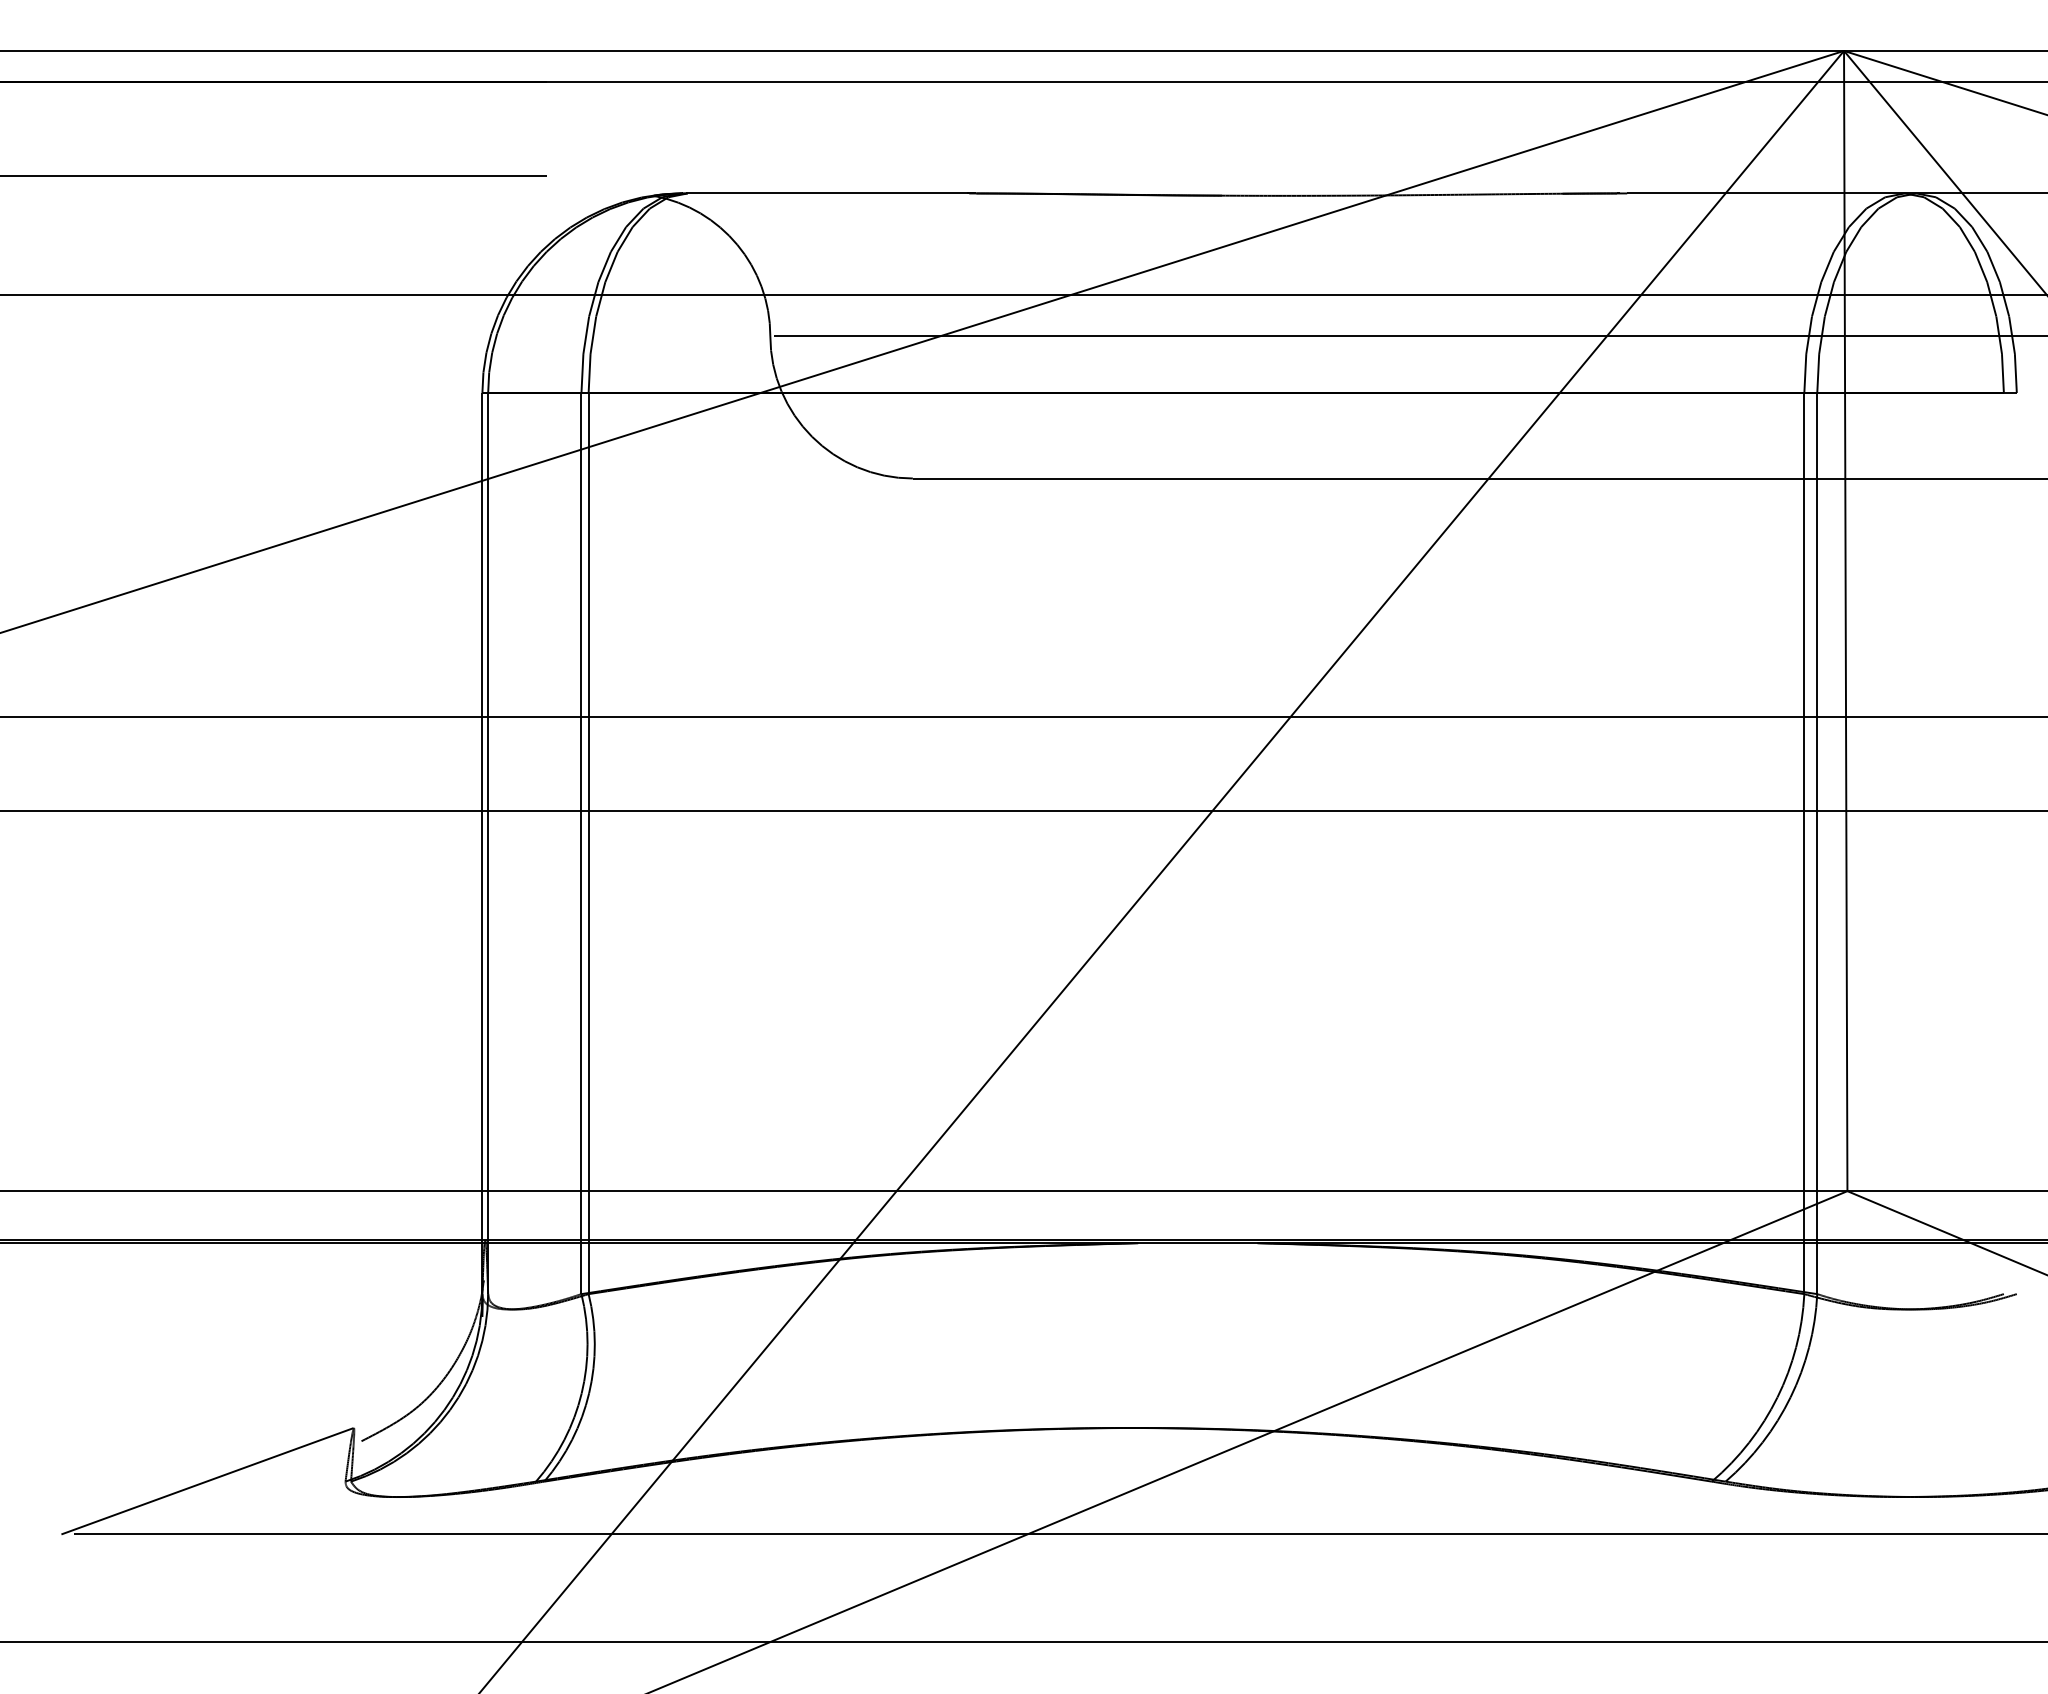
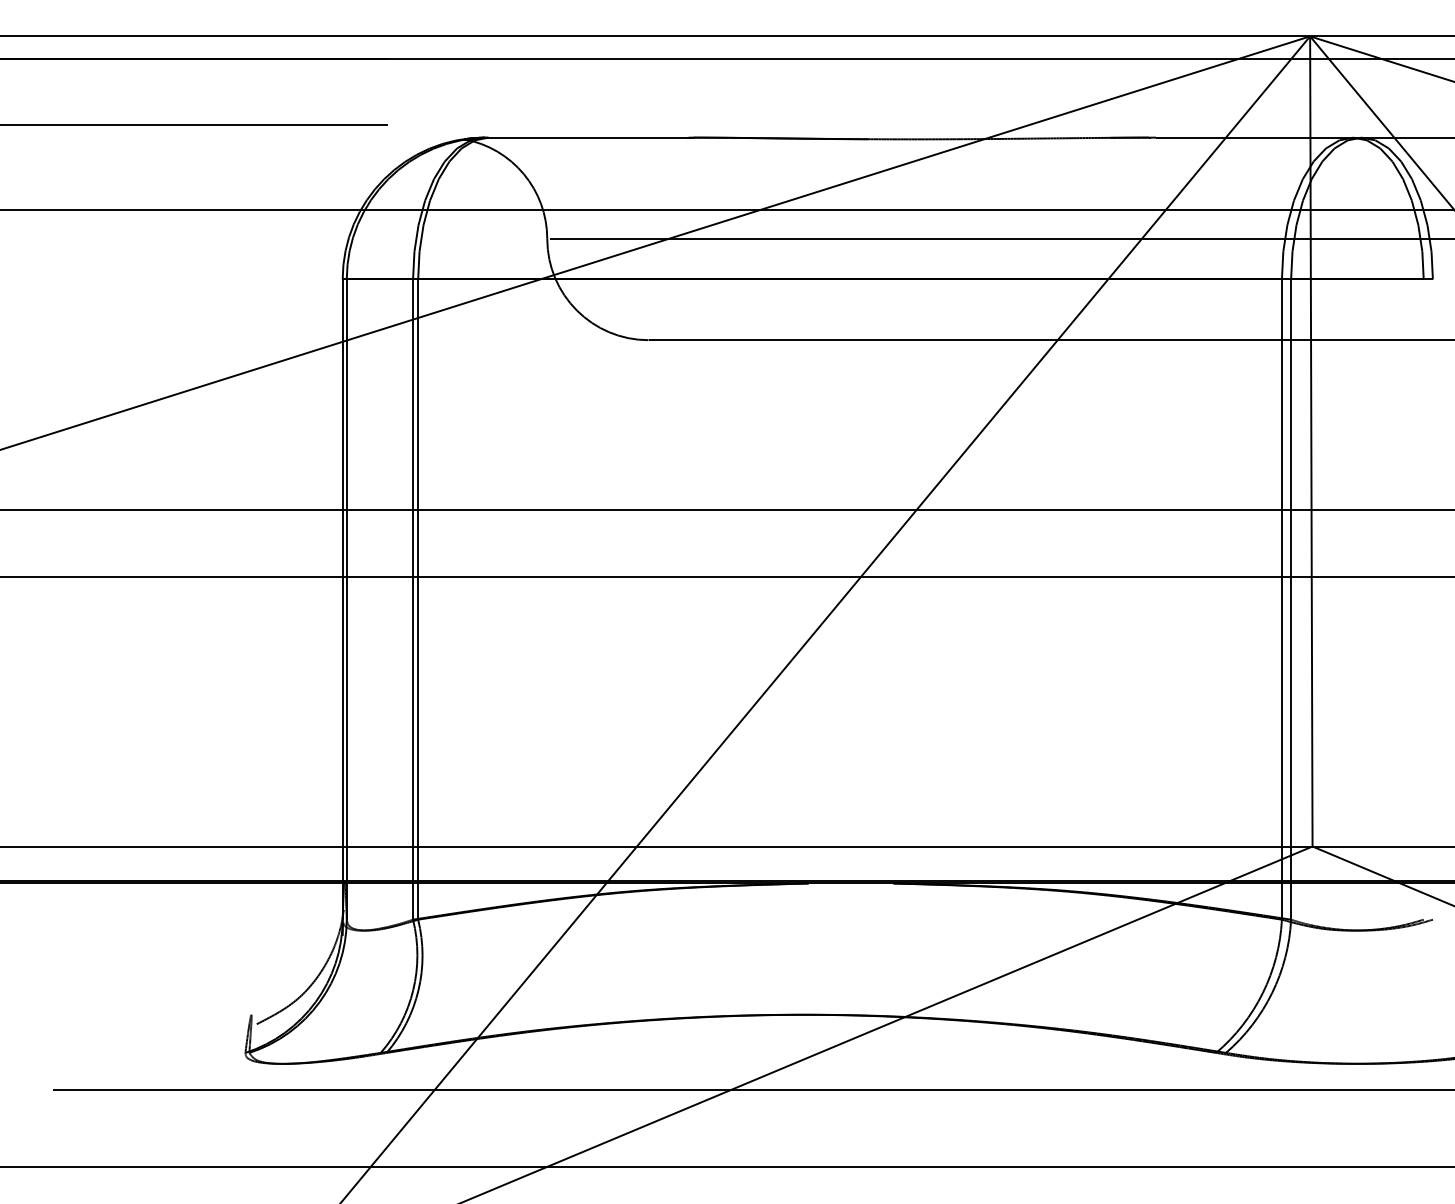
line: (207, 1481) -> (147, 1052), removed

